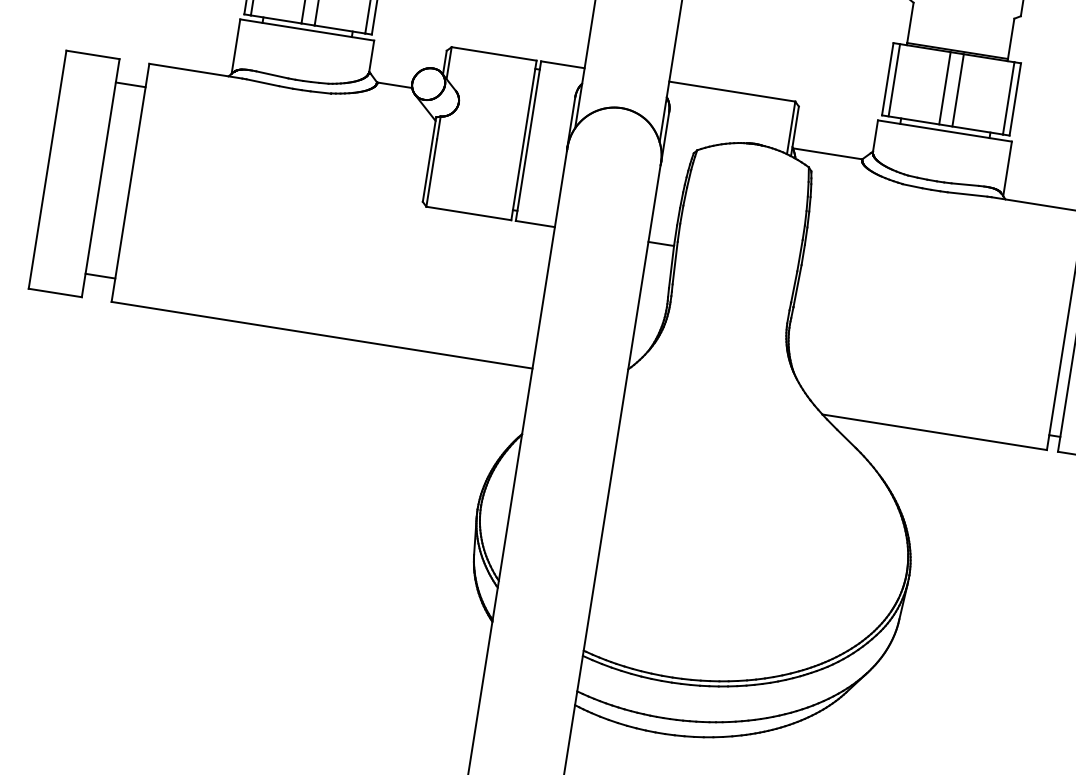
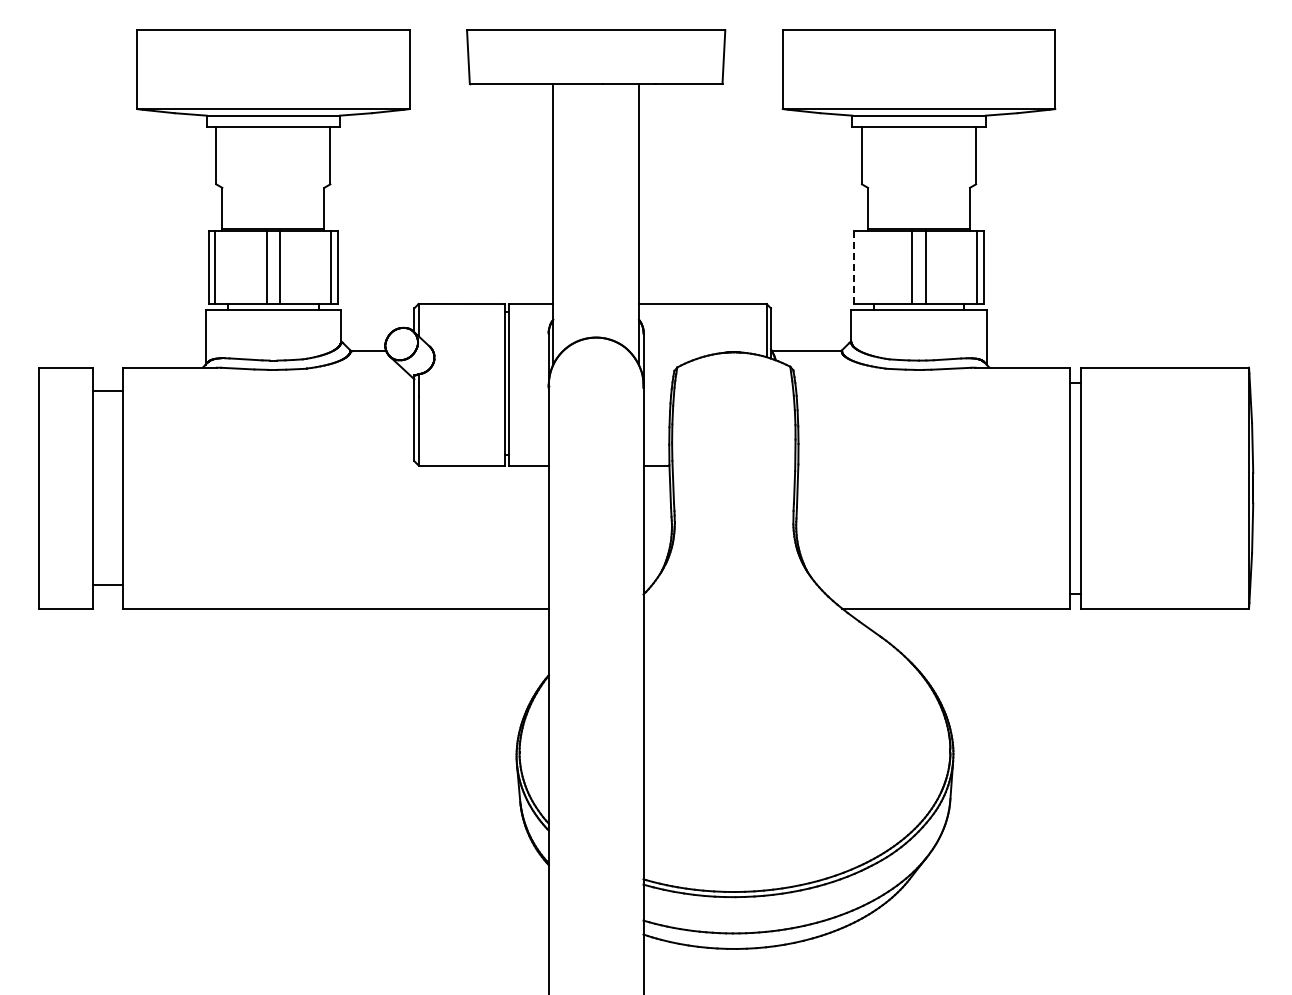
line: (887, 79) -> (854, 267), solid -> dashed
line: (894, 80) -> (861, 267), removed

